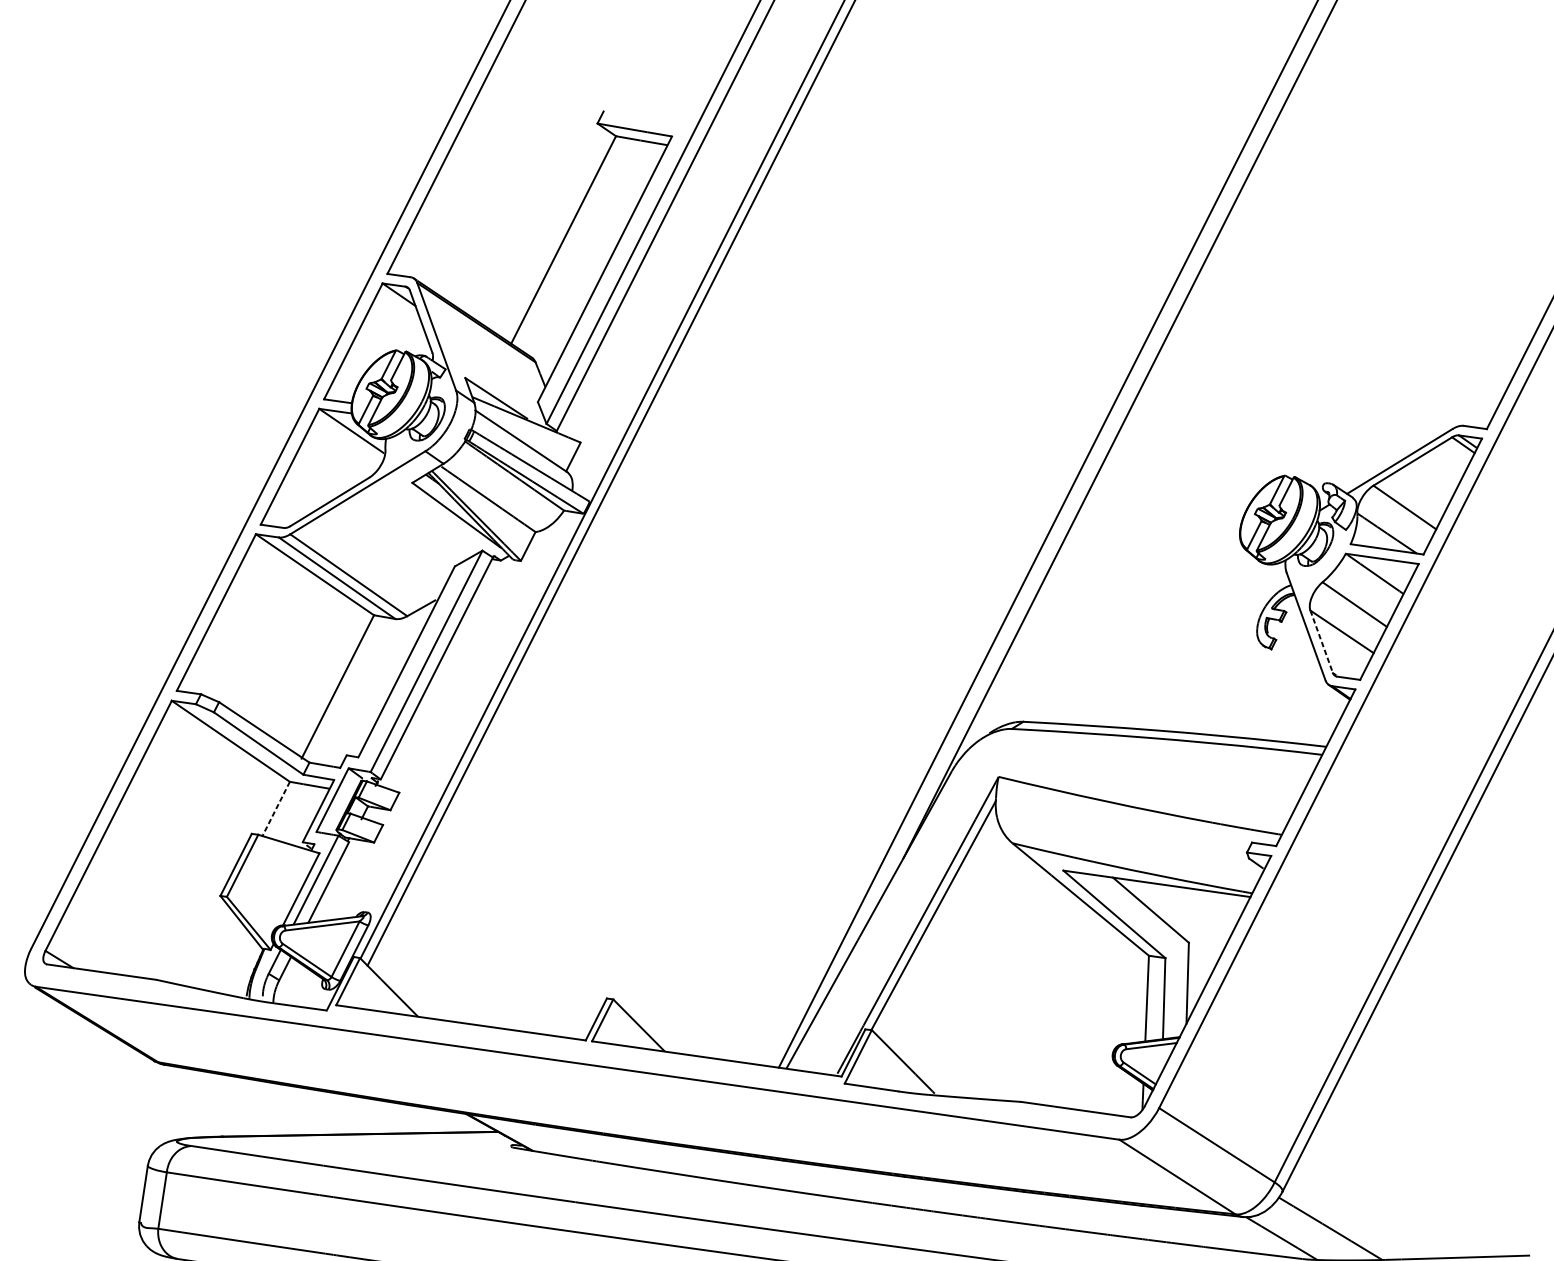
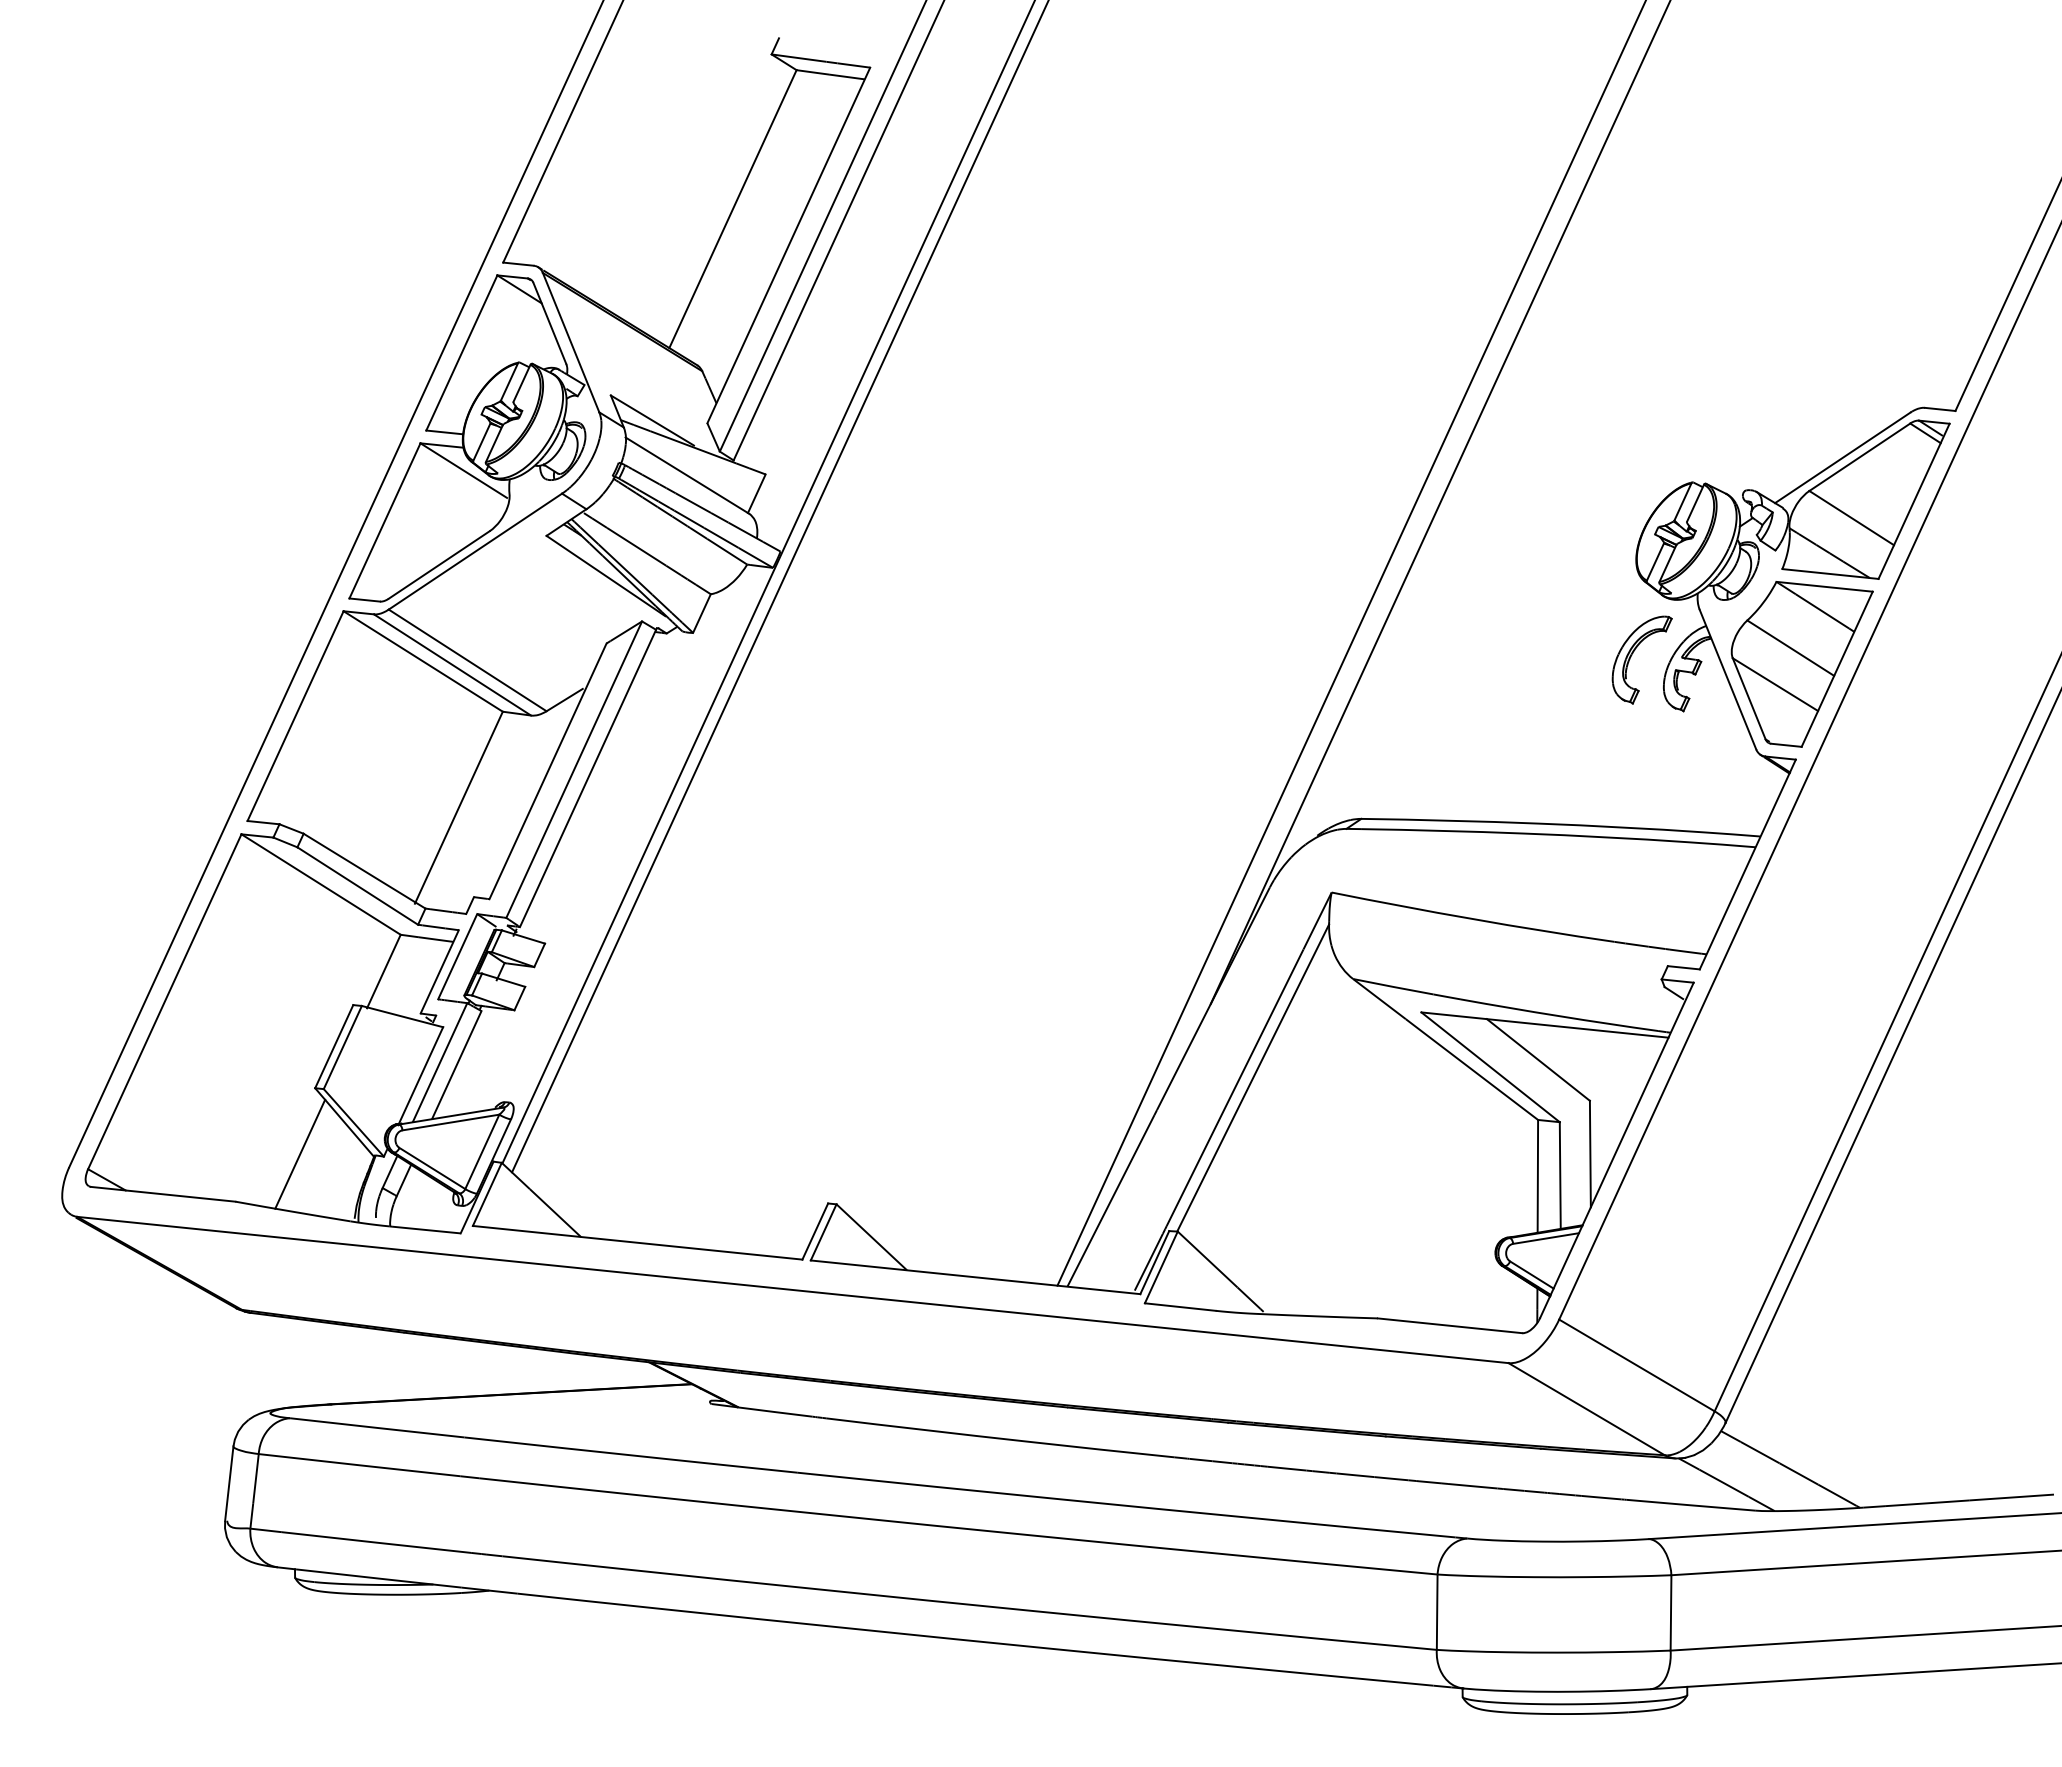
part: (1234, 605) -> (1632, 655), added
line: (1321, 641) -> (1749, 698), dashed -> solid
line: (275, 809) -> (383, 972), dashed -> solid
line: (207, 945) -> (300, 1153), added

